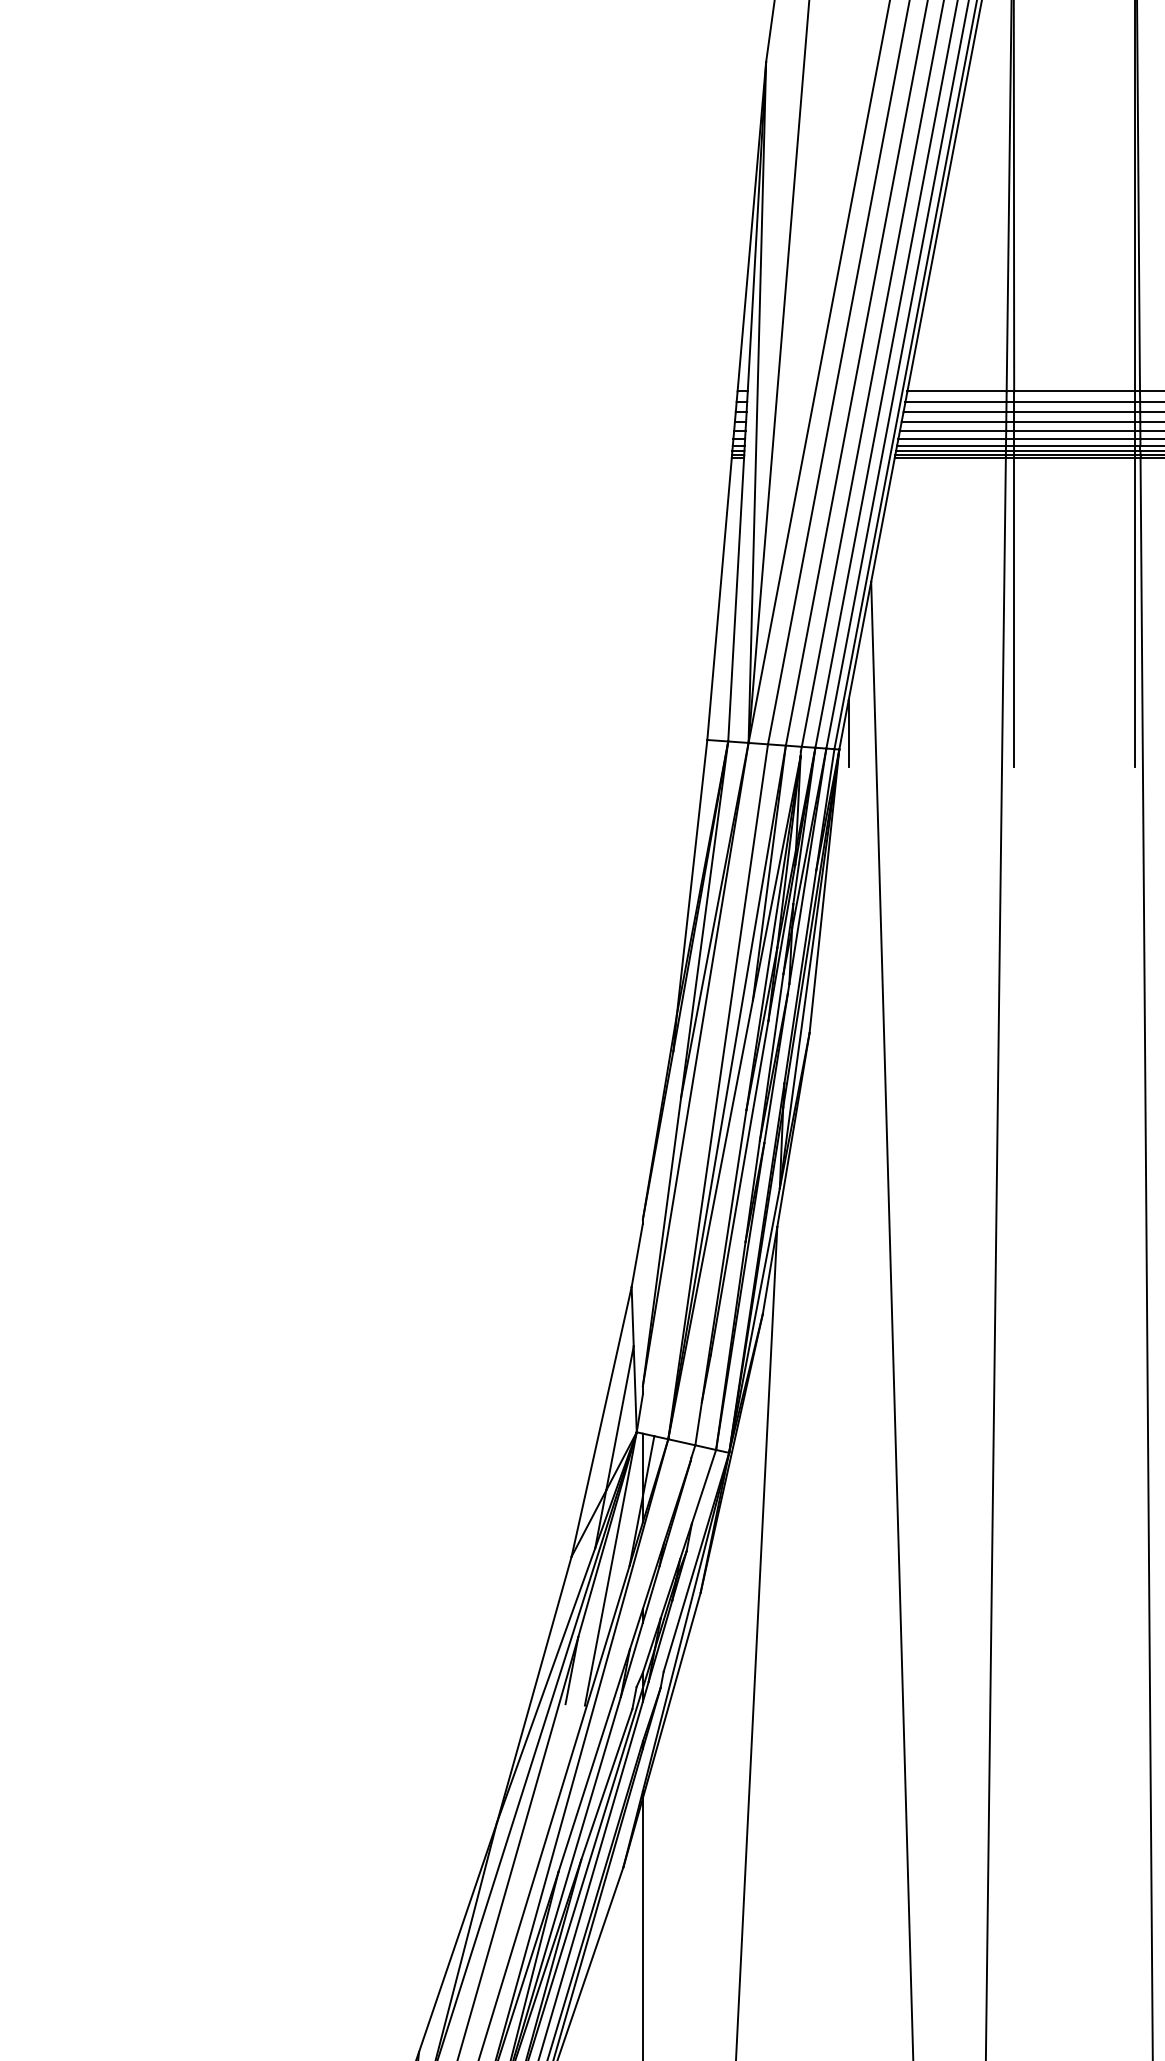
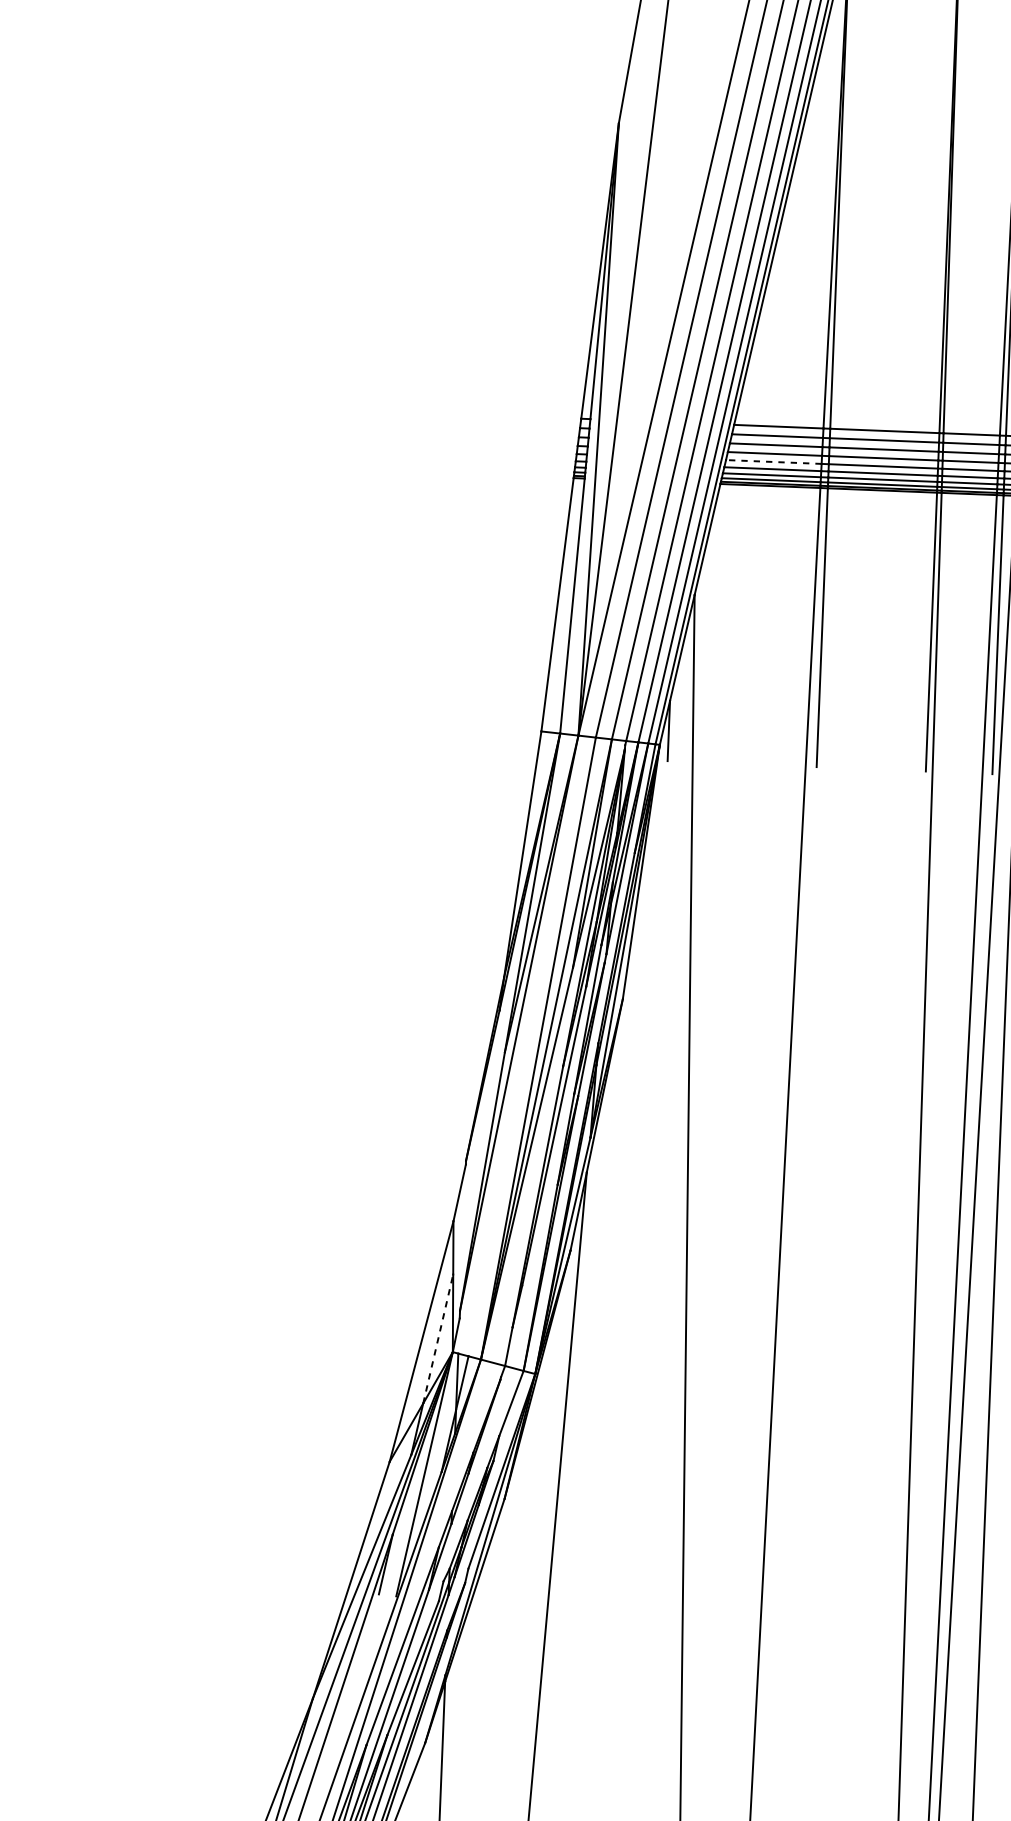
line: (952, 430) -> (773, 461), solid -> dashed
line: (620, 1417) -> (438, 1338), solid -> dashed

